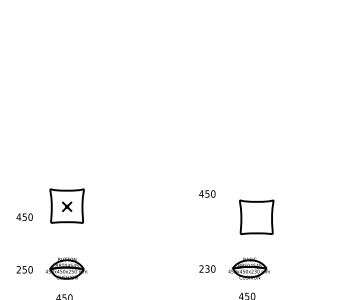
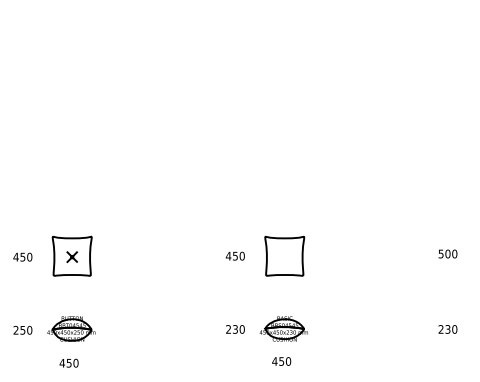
text: (206, 193) -> (234, 255), moved
text: (24, 216) -> (22, 256), moved
part: (256, 216) -> (284, 255), moved

